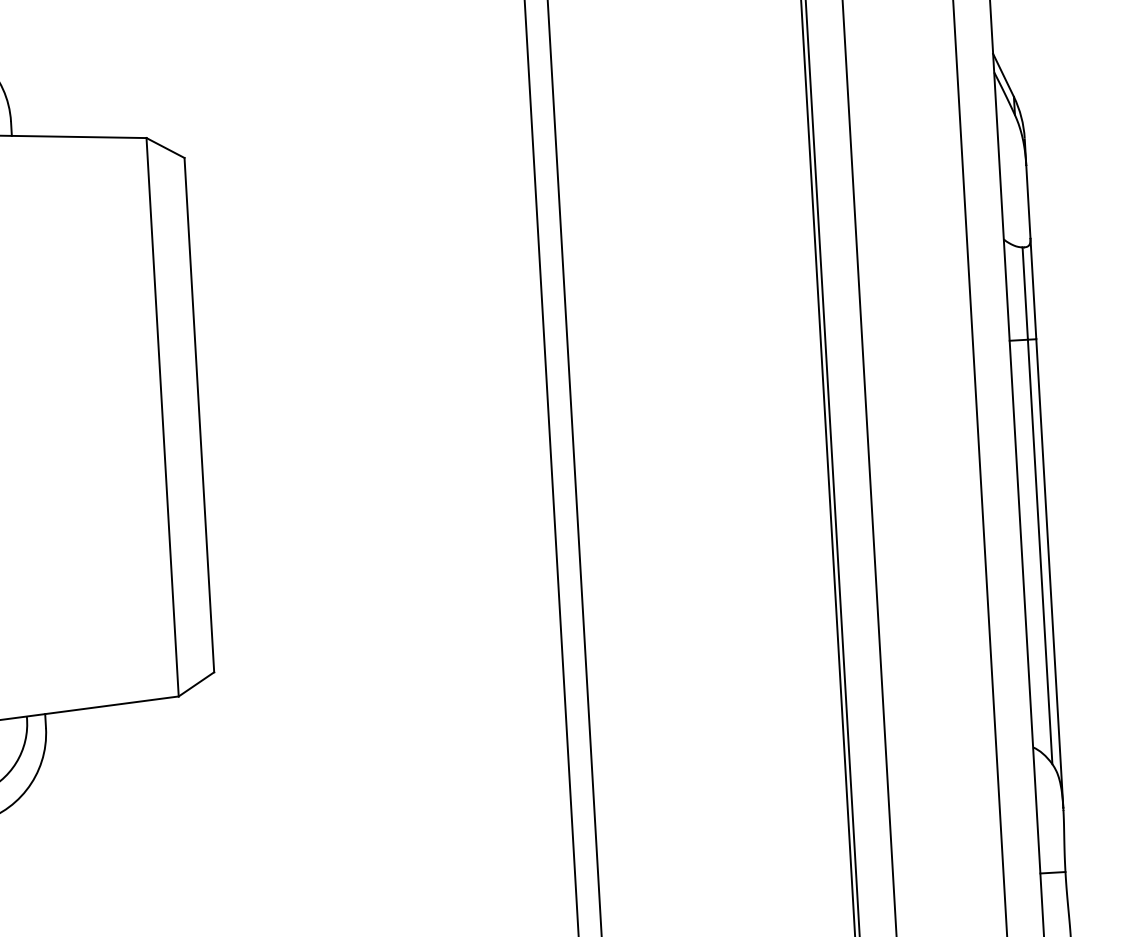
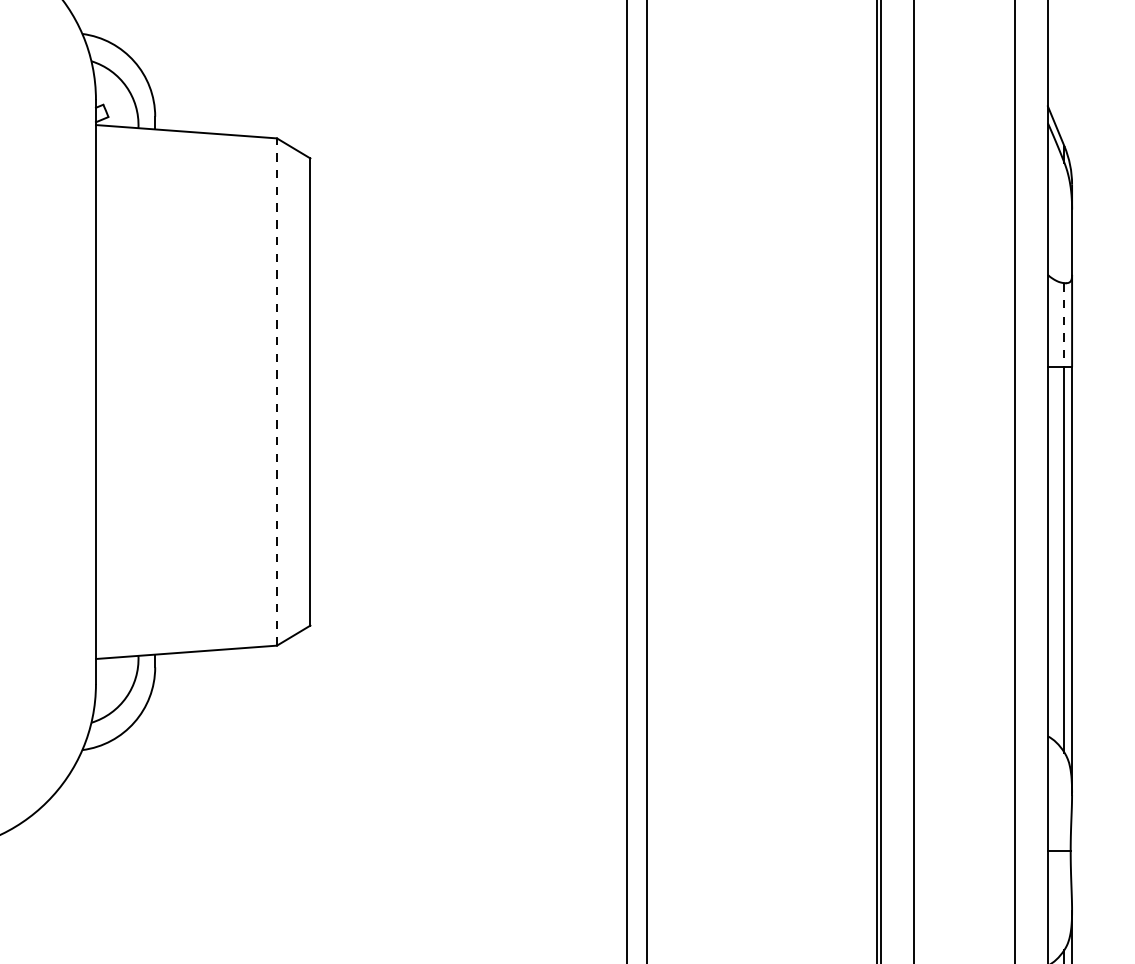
line: (1025, 294) -> (1064, 325), solid -> dashed
line: (163, 417) -> (277, 392), solid -> dashed

